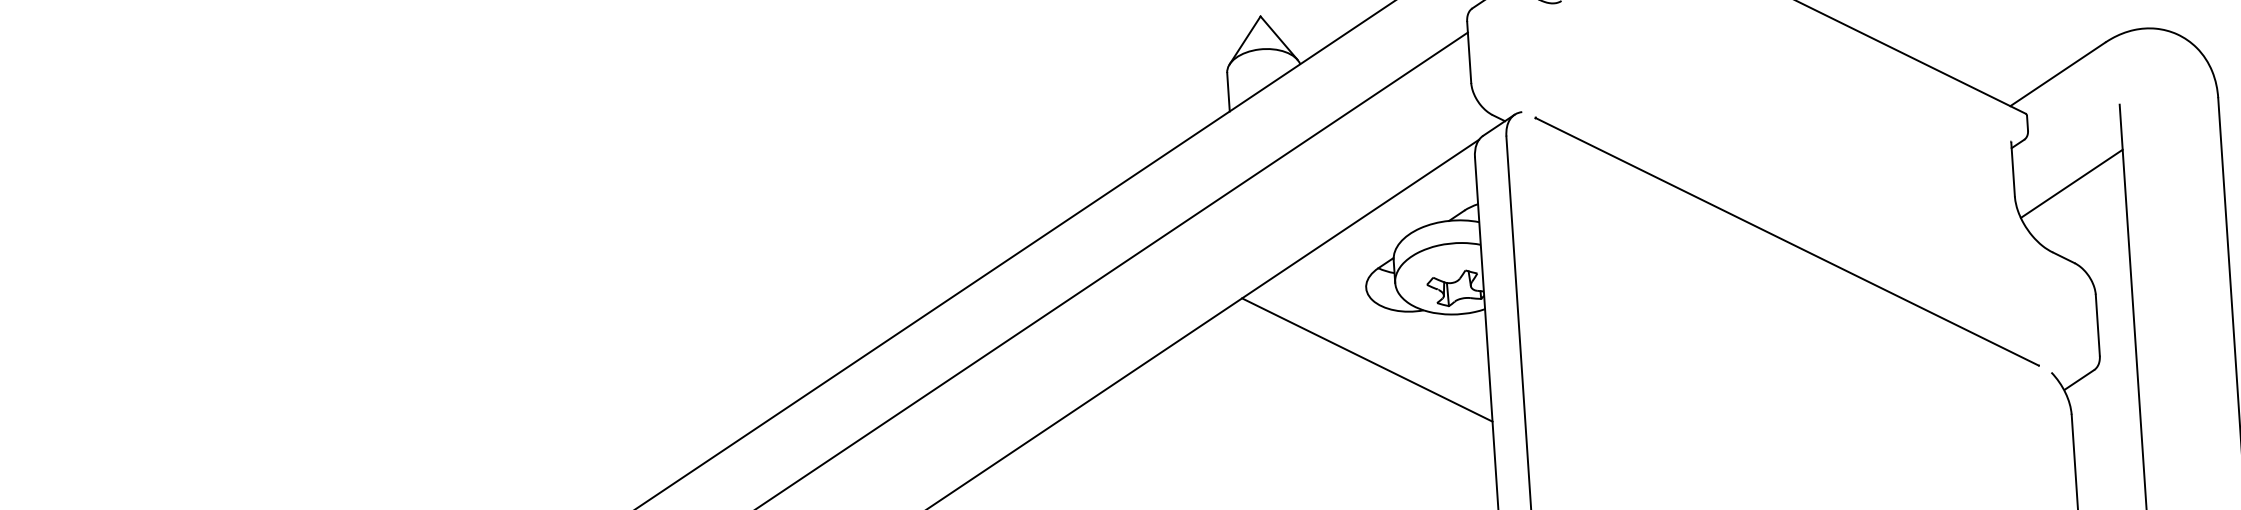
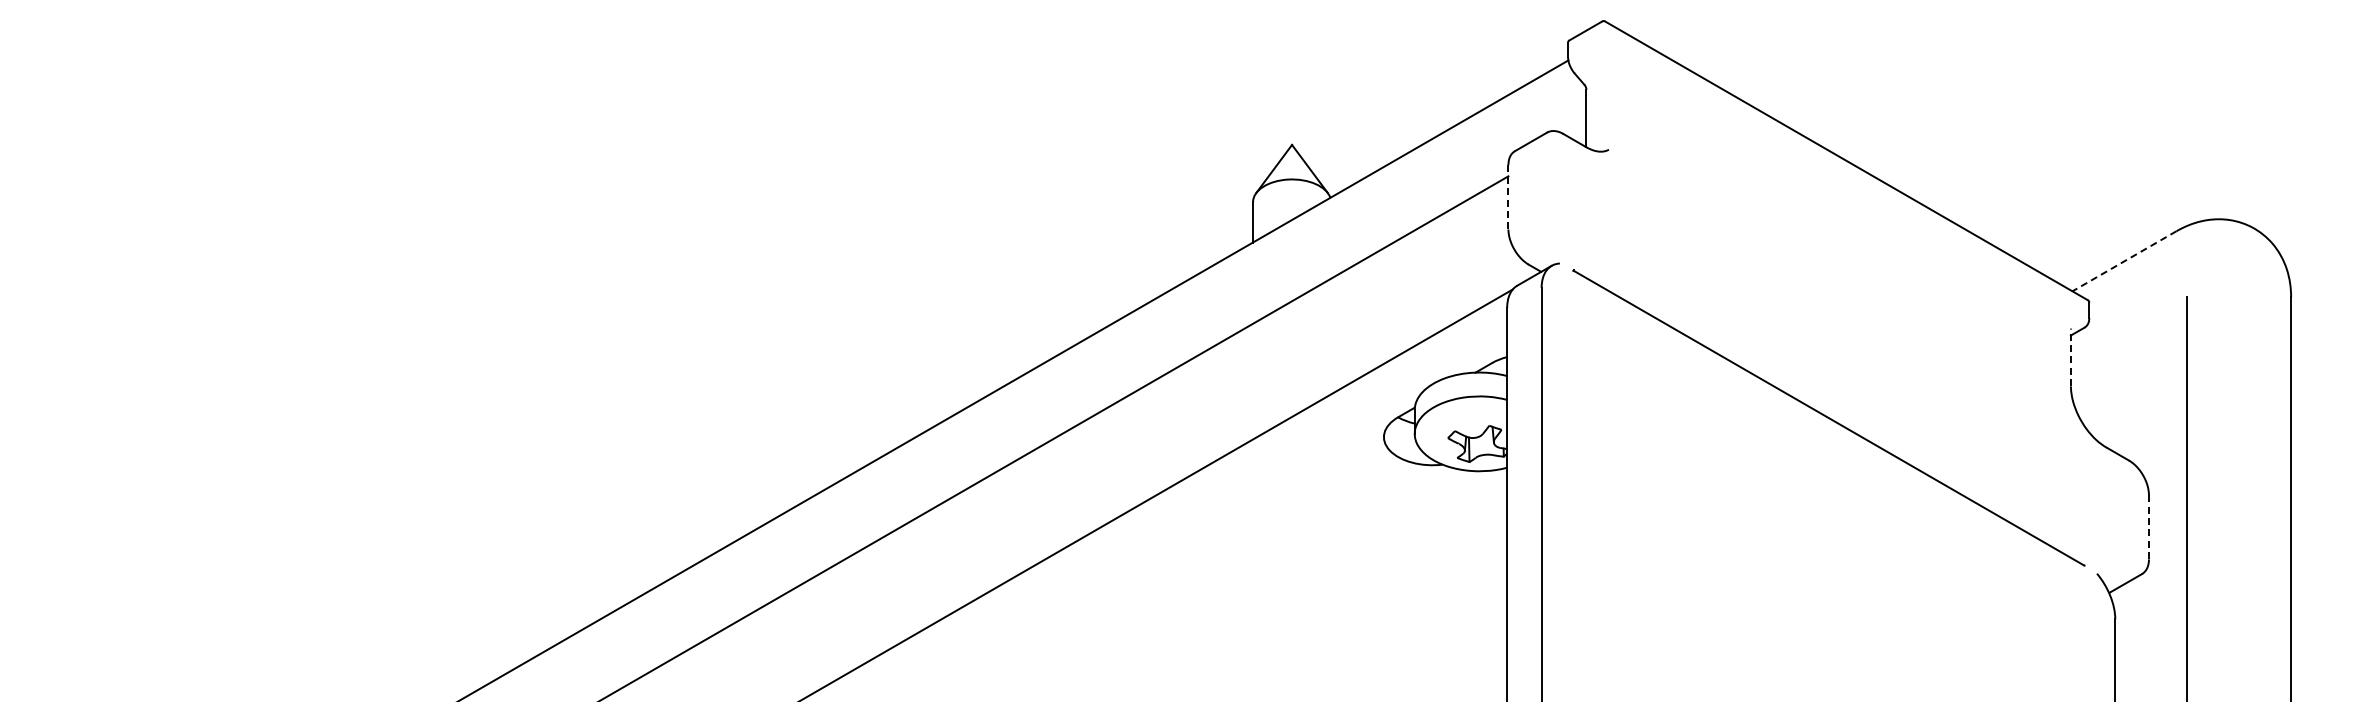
line: (1469, 51) -> (1508, 196), solid -> dashed
line: (2057, 74) -> (2124, 261), solid -> dashed
line: (2012, 169) -> (2070, 357), solid -> dashed
line: (2071, 183) -> (2131, 376), removed
line: (2097, 324) -> (2148, 526), solid -> dashed
line: (1367, 359) -> (1380, 512), removed

